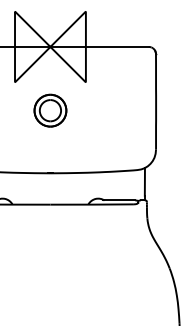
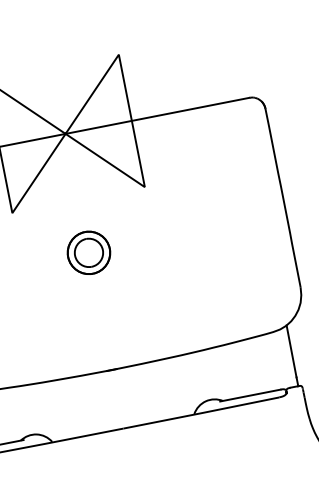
part: (50, 110) -> (88, 252), size x0.7

